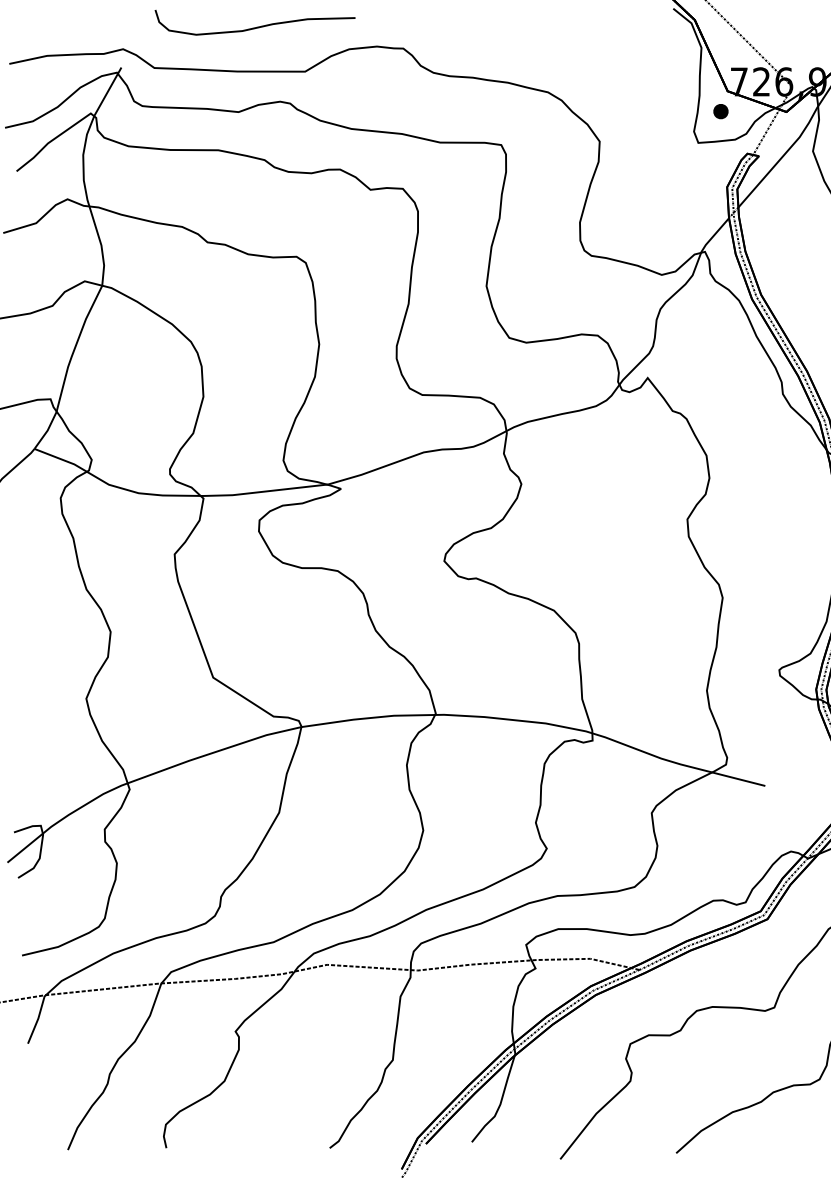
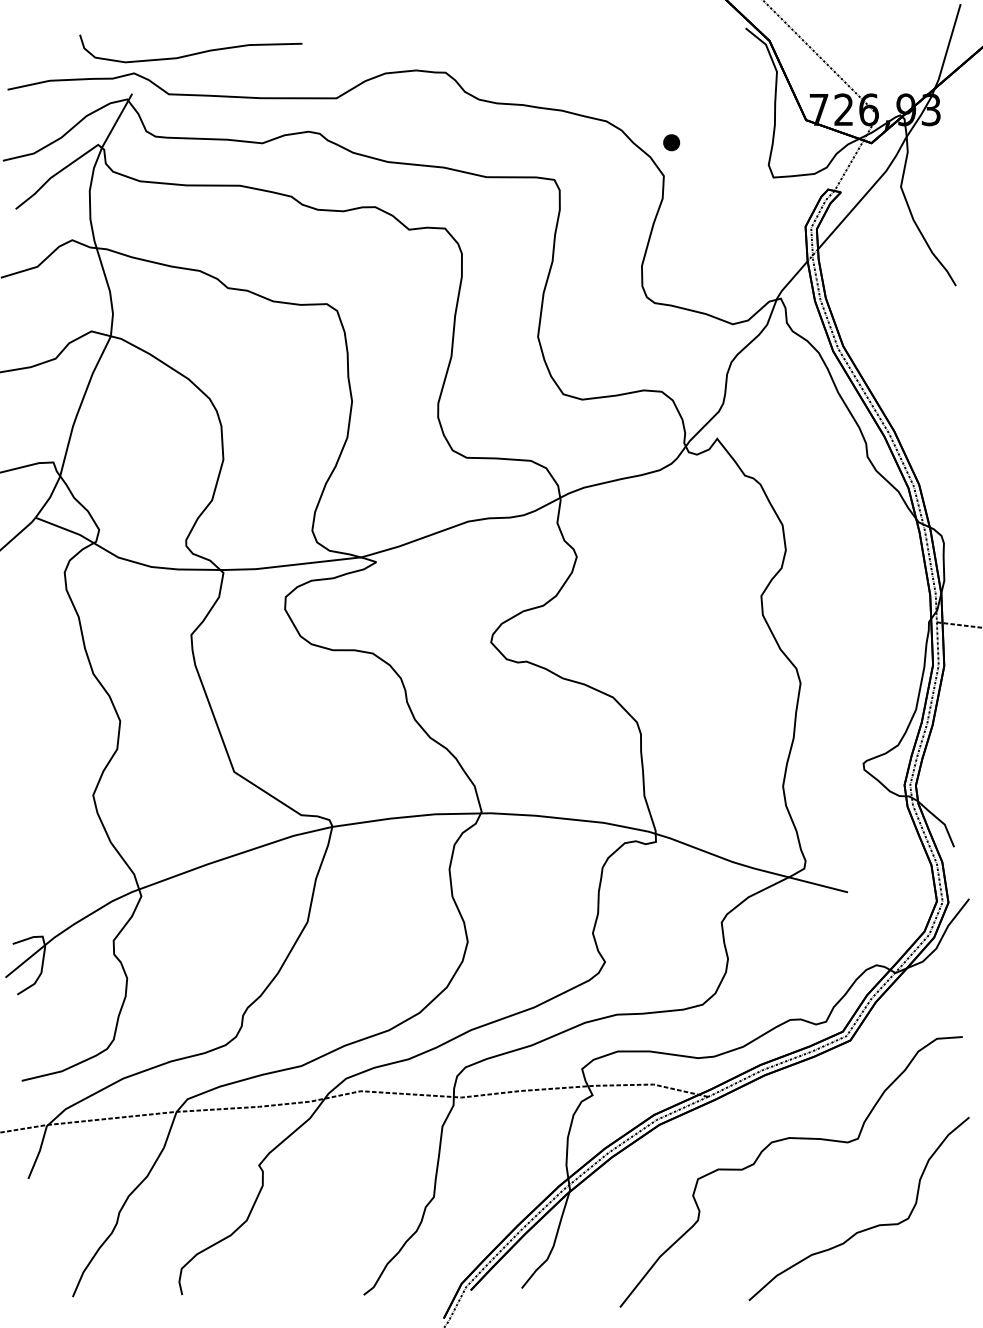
curve: (256, 26) -> (192, 53), moved
part: (720, 111) -> (671, 142), moved

